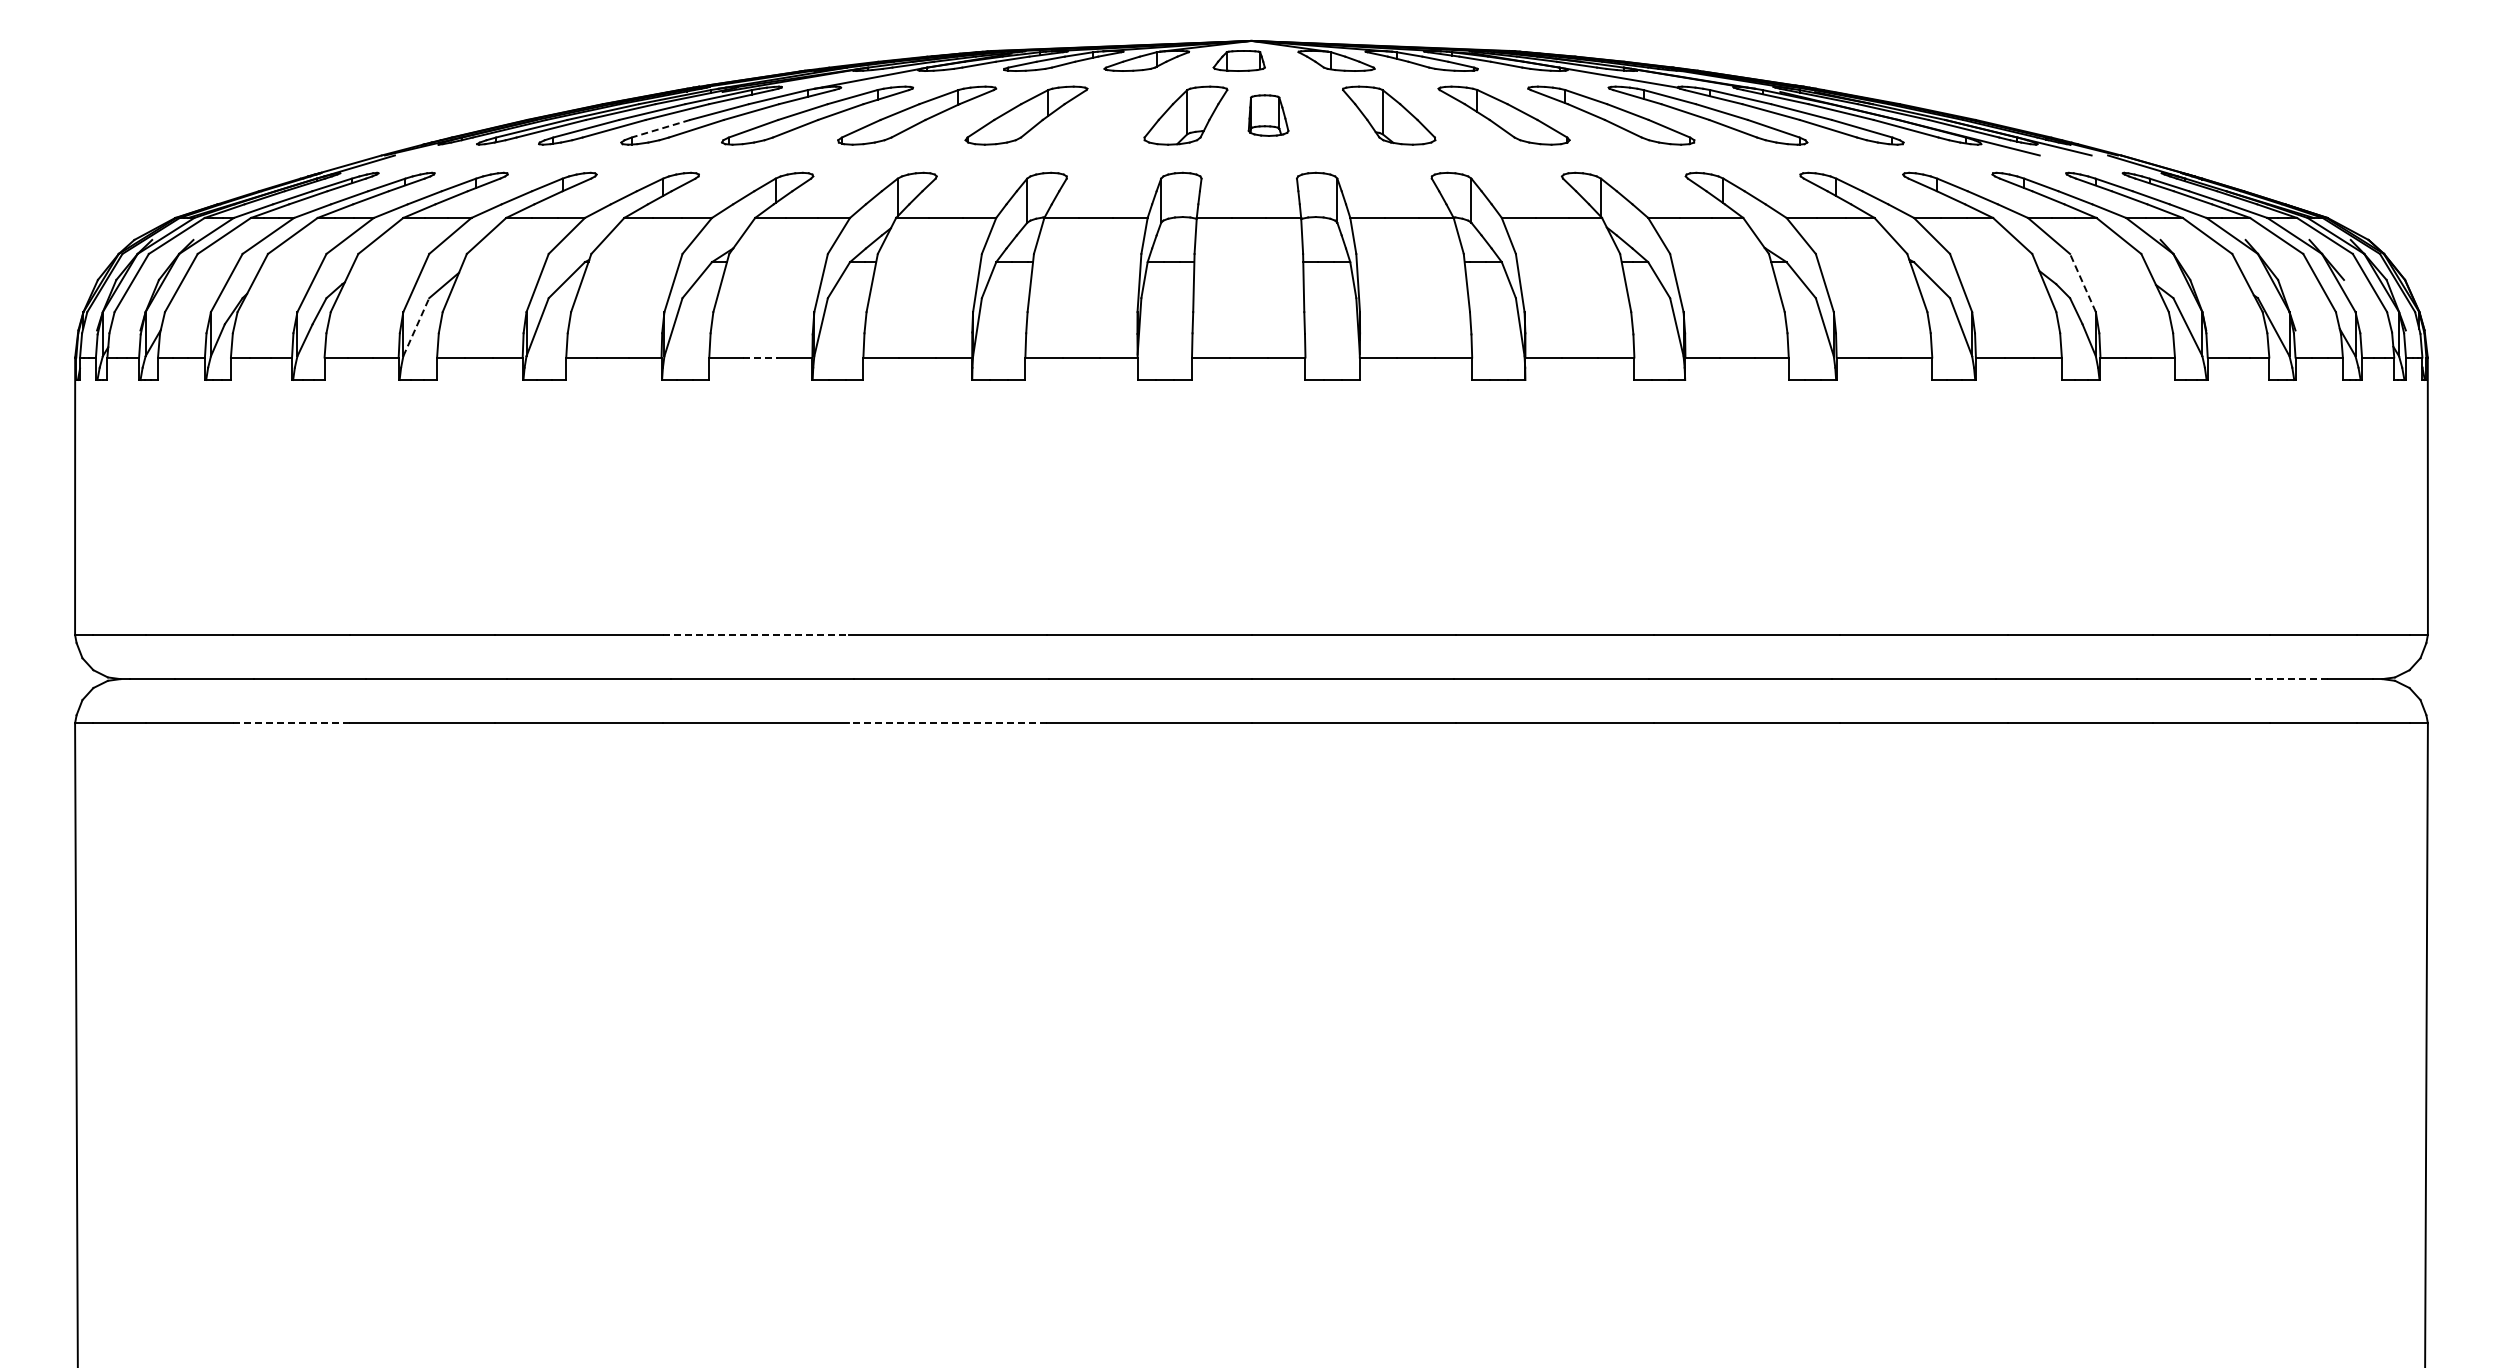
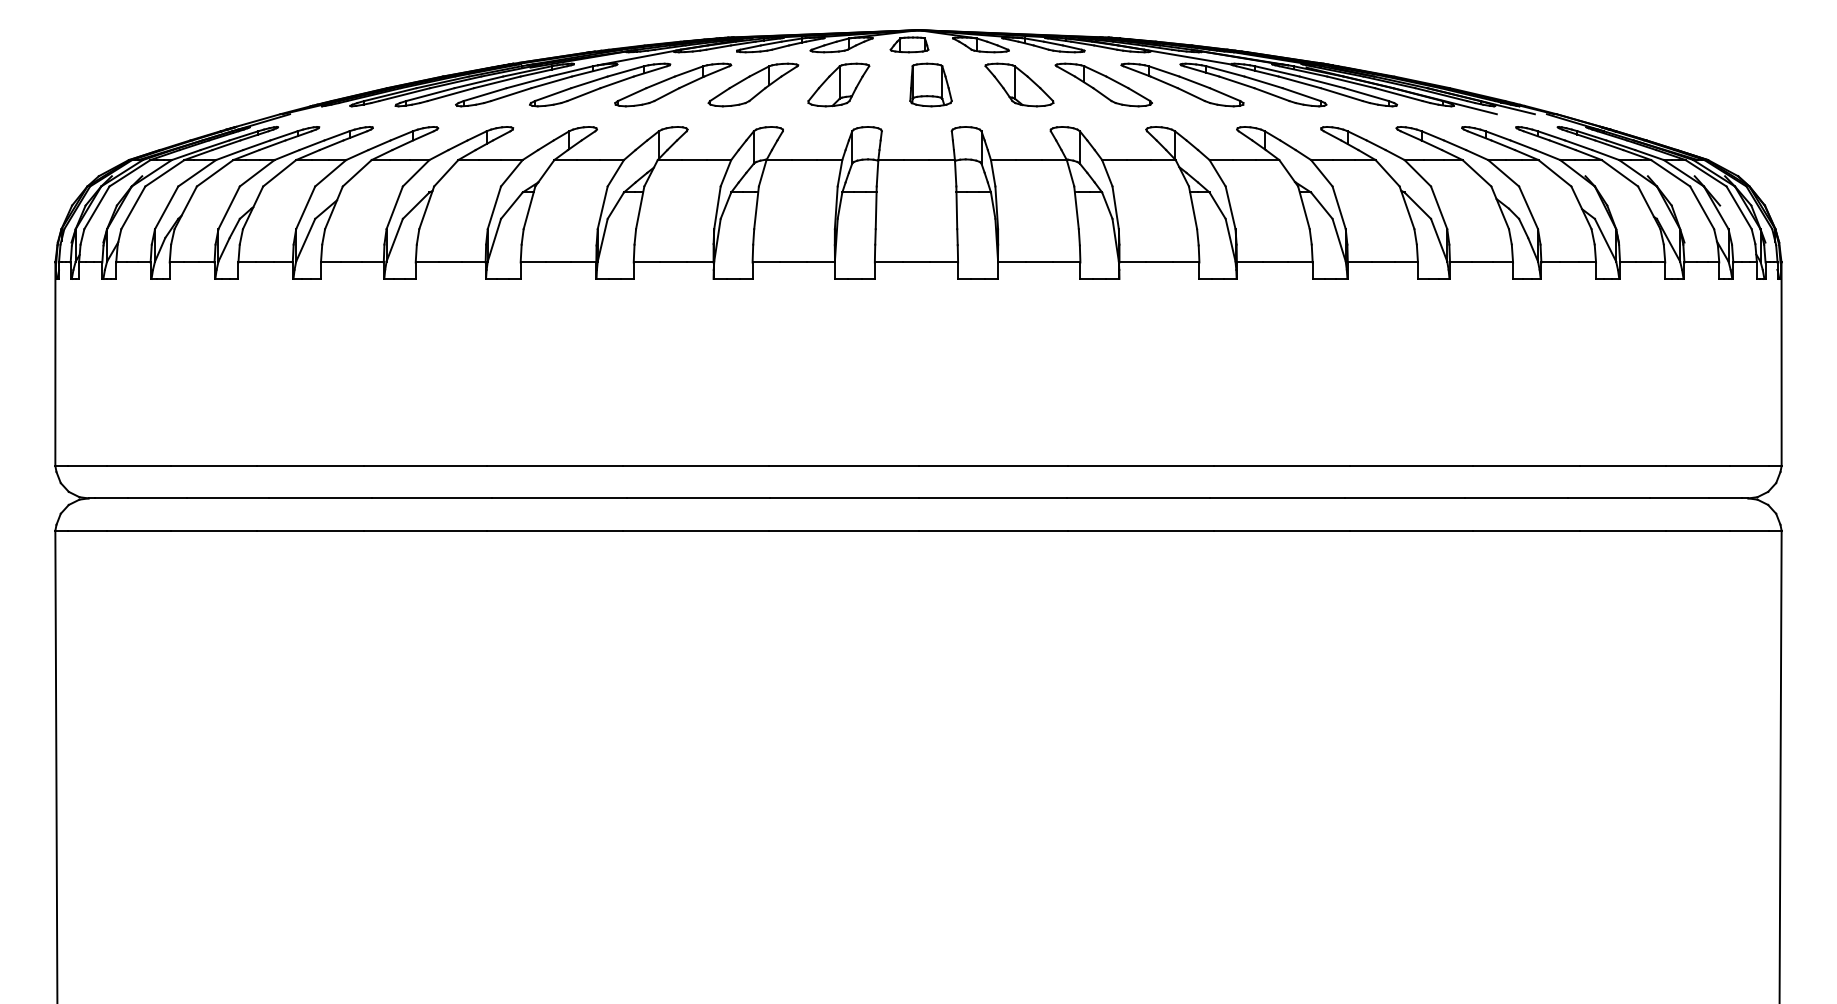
part: (1185, 115) -> (838, 84), moved
part: (1268, 115) -> (930, 84), size x1.43
line: (660, 128) -> (484, 94), dashed -> solid
line: (2082, 283) -> (1528, 208), dashed -> solid
line: (416, 327) -> (305, 240), dashed -> solid
line: (760, 357) -> (558, 262), dashed -> solid
line: (756, 634) -> (555, 465), dashed -> solid
line: (2288, 679) -> (1679, 498), dashed -> solid
line: (291, 723) -> (214, 530), dashed -> solid
line: (947, 723) -> (695, 530), dashed -> solid

